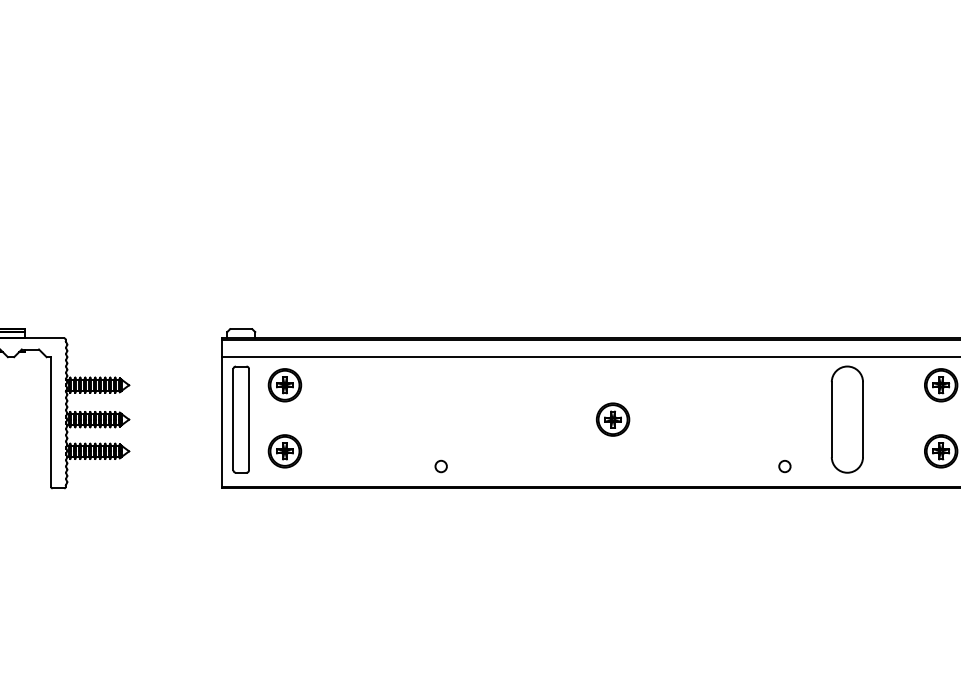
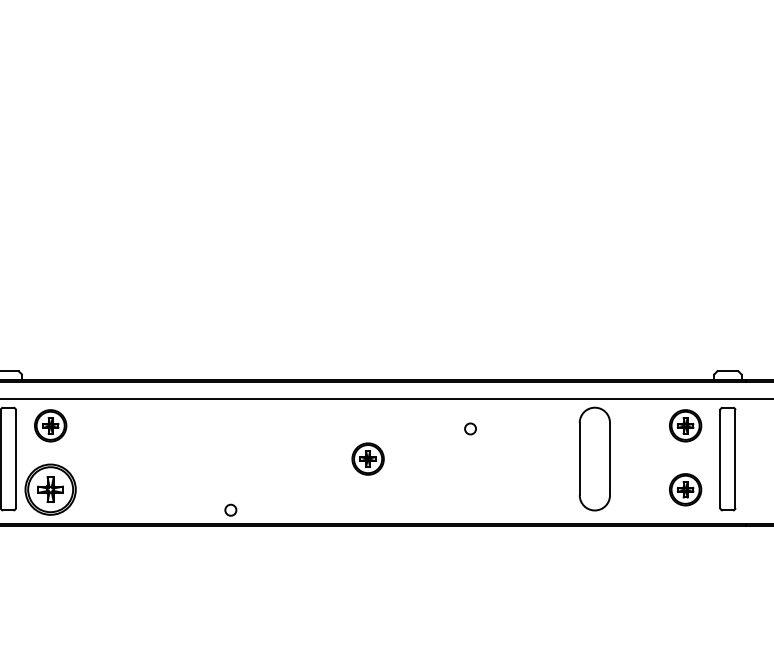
part: (284, 451) -> (50, 489), size x1.6
circle: (440, 466) -> (230, 510), moved
circle: (784, 466) -> (470, 428), moved

